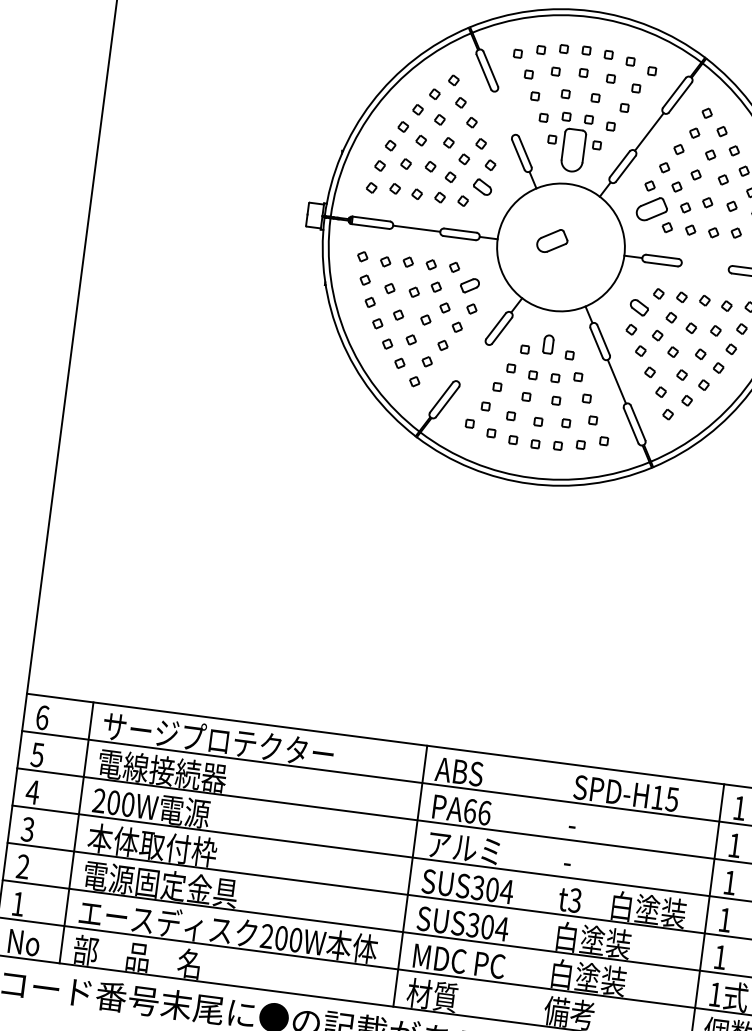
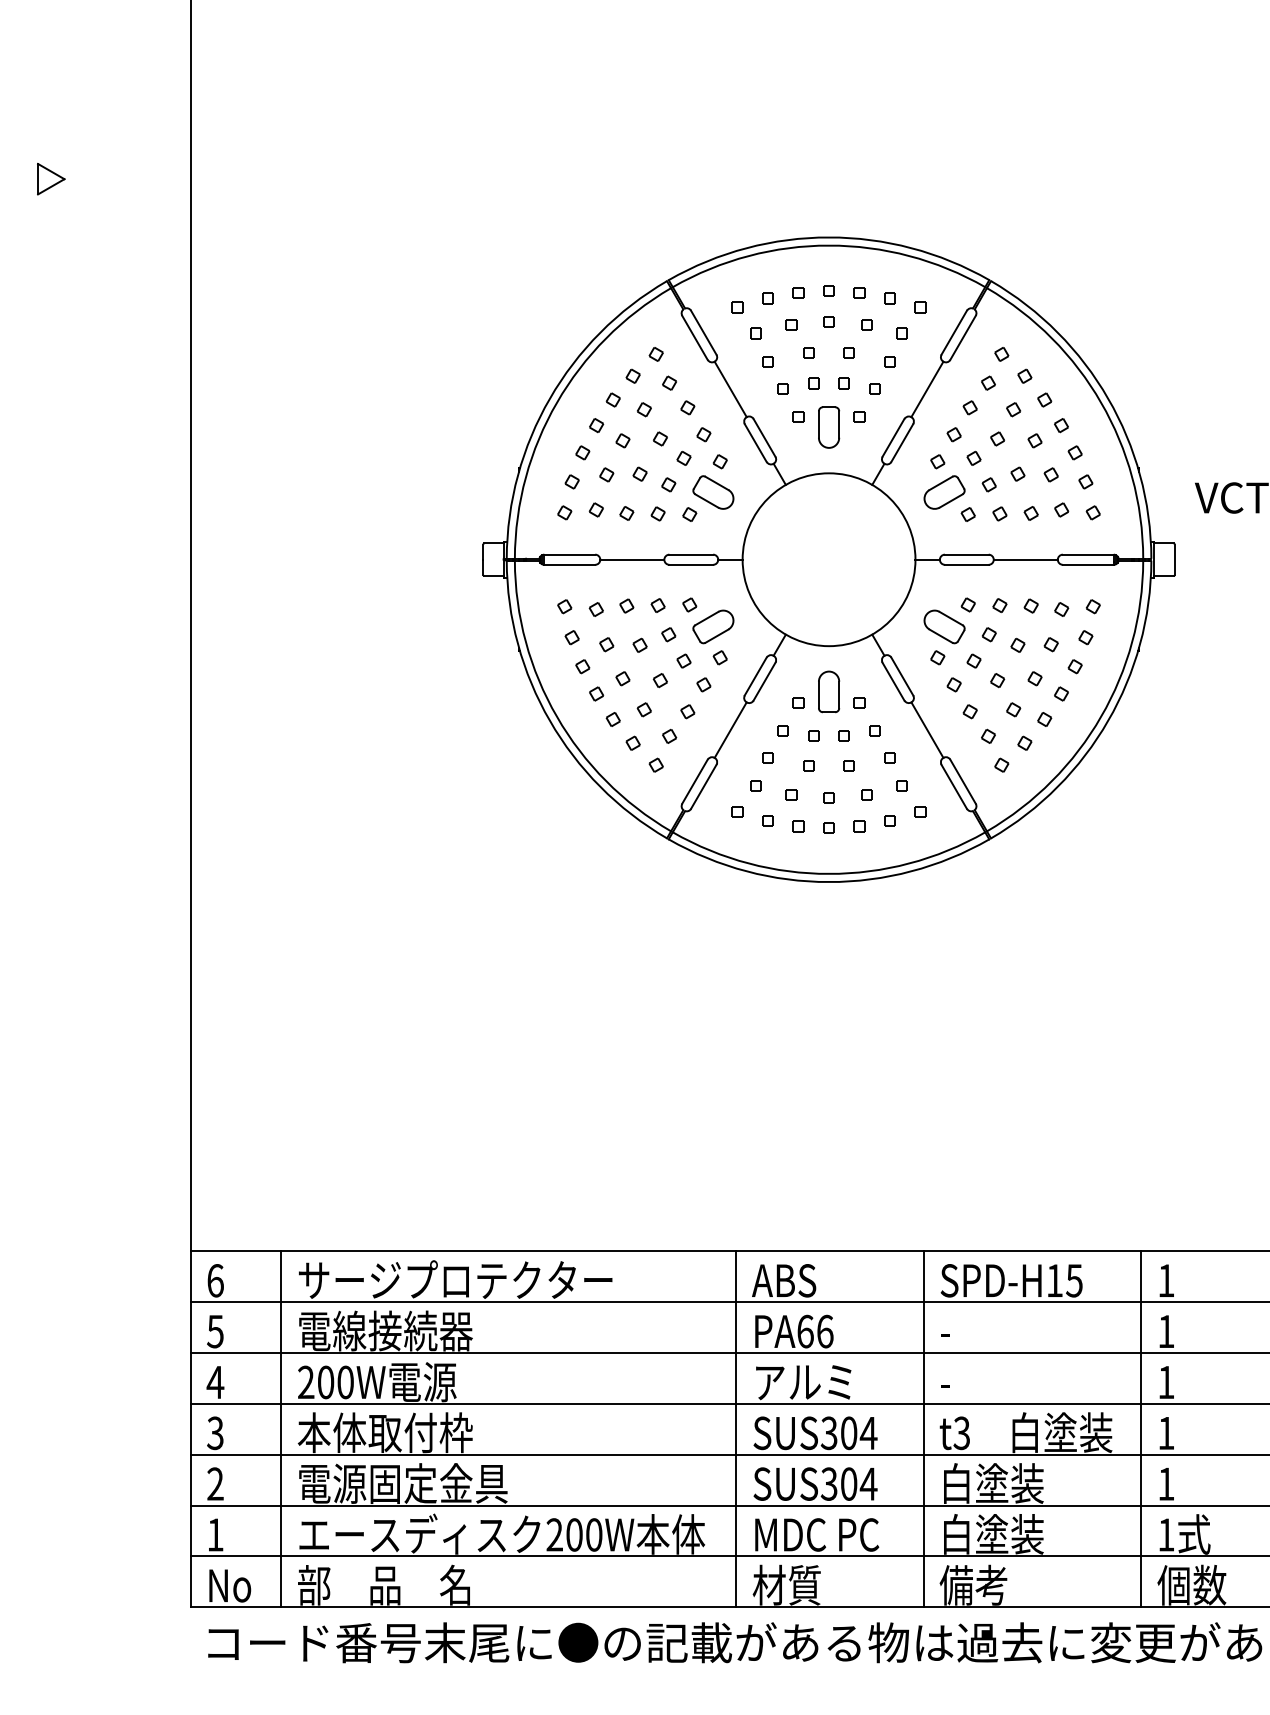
line: (504, 113) -> (730, 389), added
part: (573, 150) -> (829, 427), size x0.71
part: (482, 187) -> (713, 492), size x1.67
part: (552, 240) -> (816, 552), removed
line: (705, 266) -> (1025, 559), added
part: (469, 285) -> (713, 626), size x1.67
part: (639, 307) -> (944, 626), size x1.67
part: (548, 344) -> (829, 691), size x1.67
line: (472, 362) -> (730, 729), added
line: (547, 894) -> (923, 1429), added

